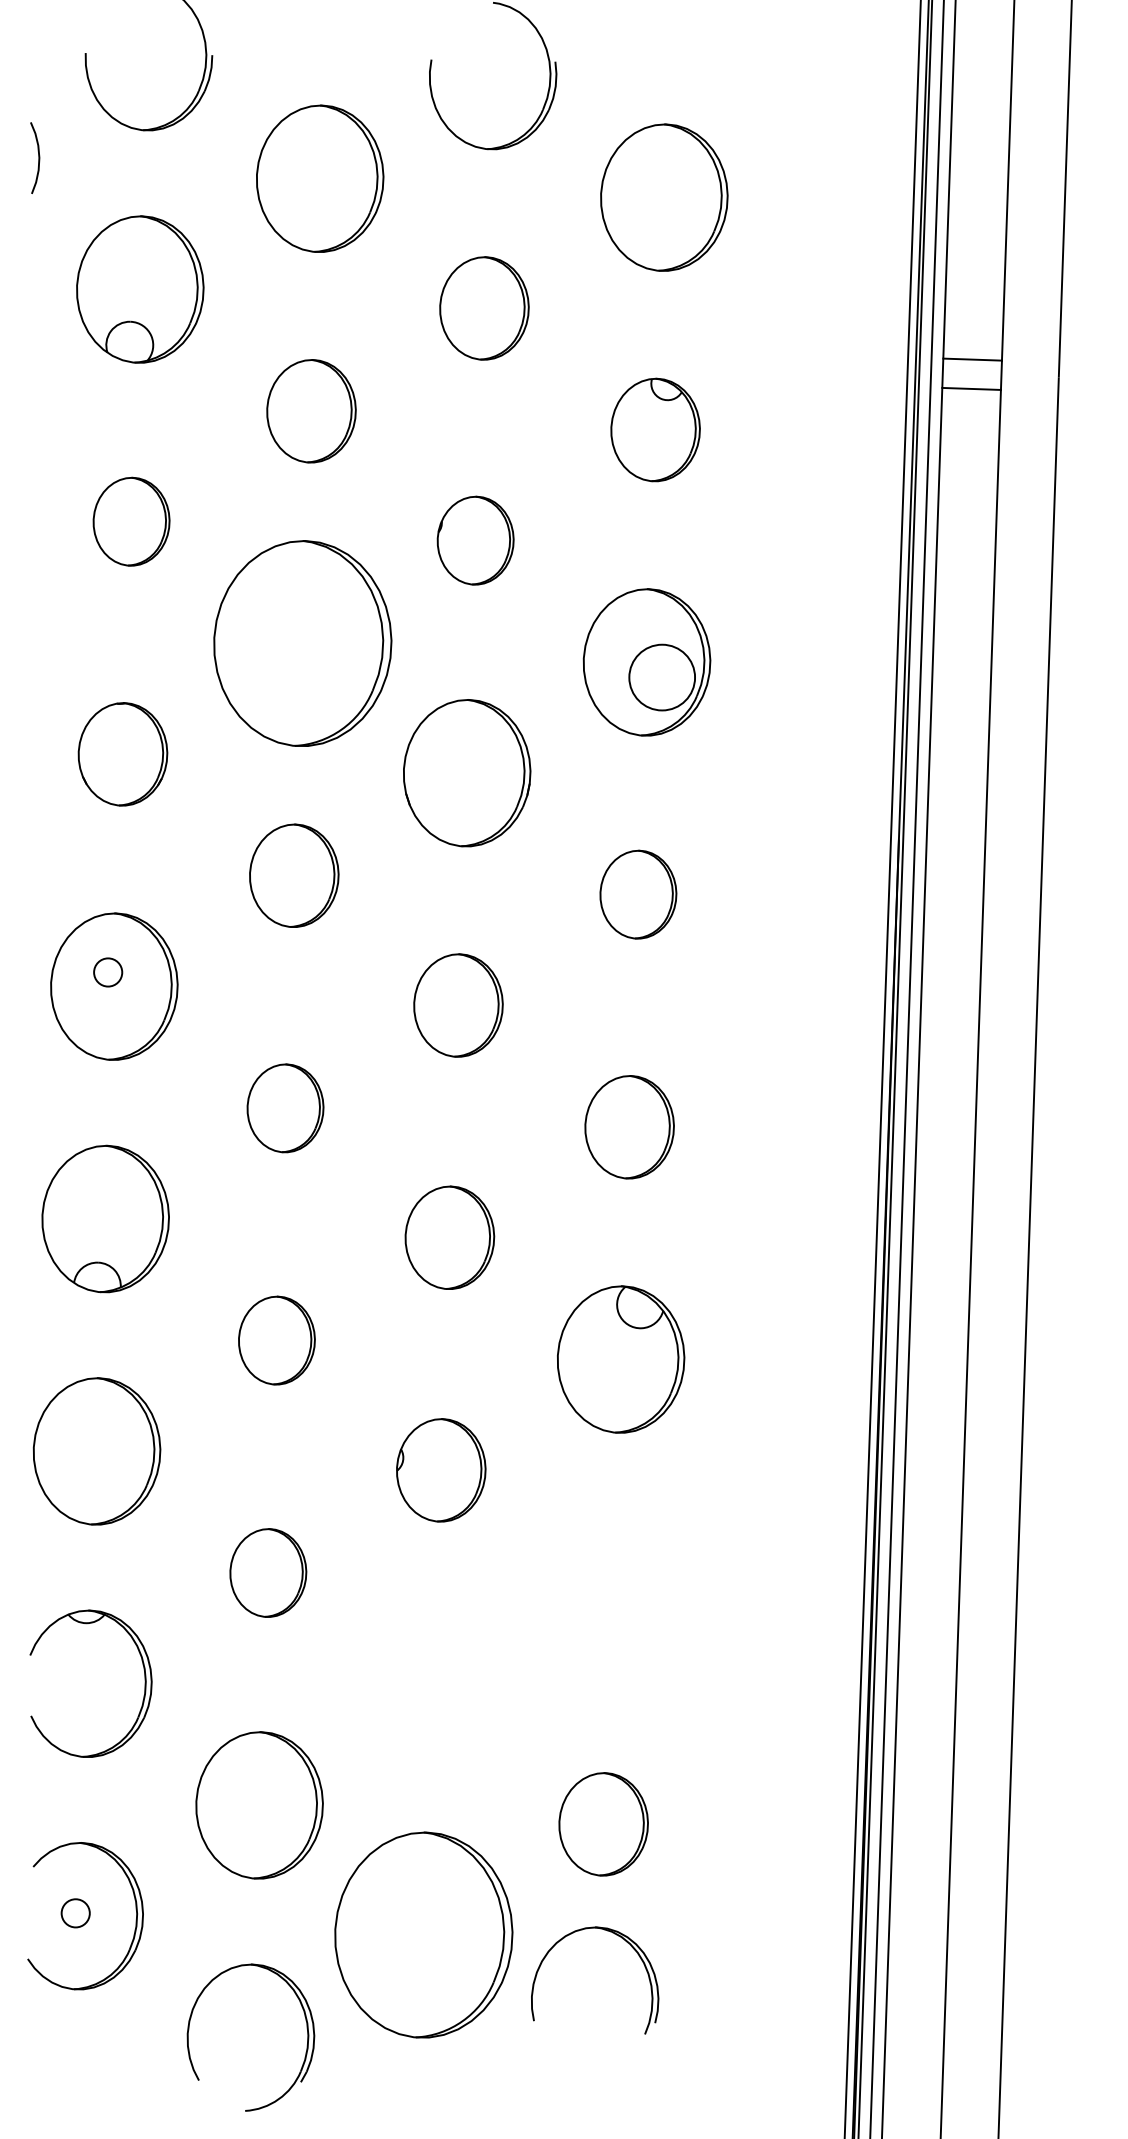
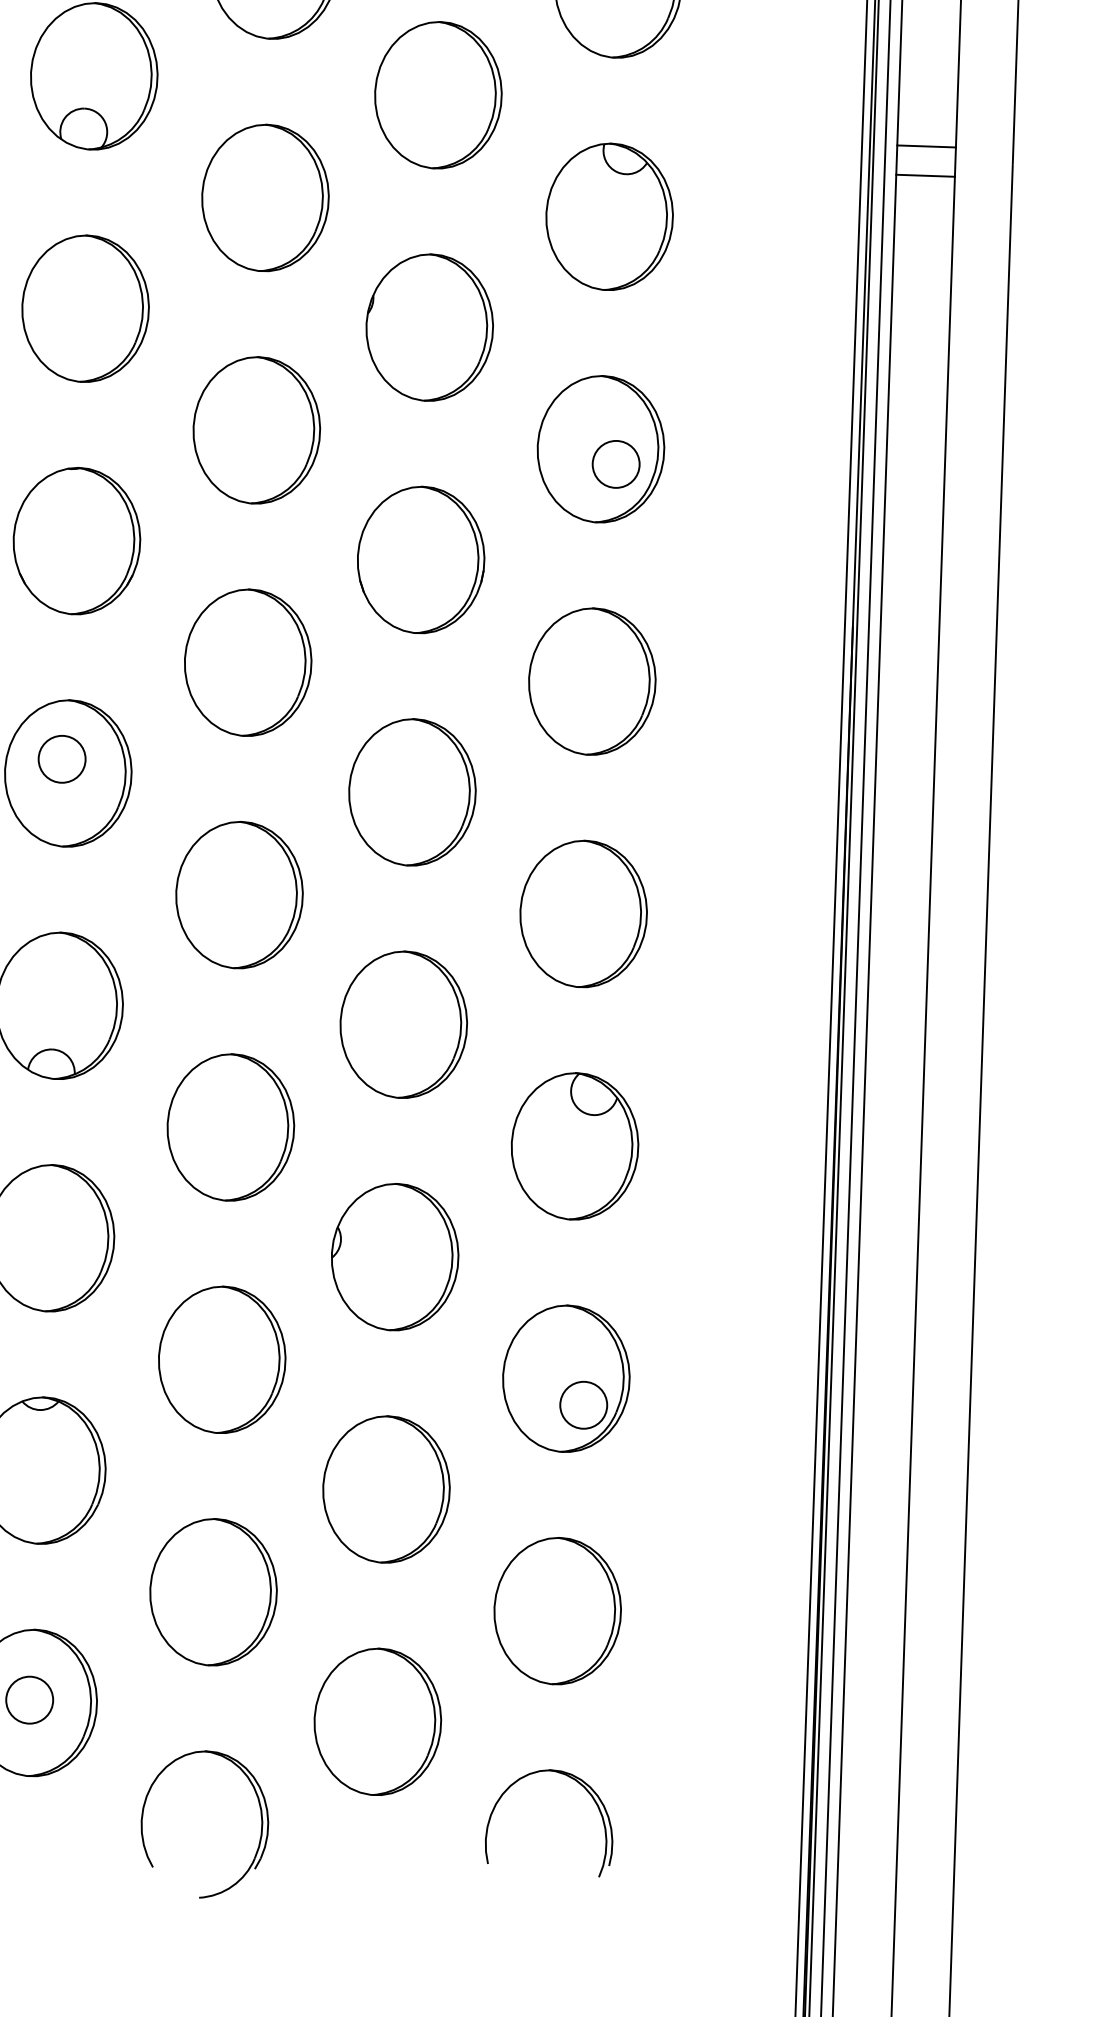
part: (484, 308) -> (438, 95), size x1.43
part: (311, 411) -> (265, 198), size x1.43
part: (655, 429) -> (609, 216), size x1.43
part: (131, 521) -> (85, 308), size x1.67
part: (475, 540) -> (429, 327), size x1.67
part: (302, 643) -> (256, 430), size x0.71
circle: (661, 677) -> (615, 464), size x0.71
part: (122, 754) -> (76, 541), size x1.43
part: (294, 875) -> (248, 662), size x1.43
part: (638, 894) -> (592, 681), size x1.67
circle: (107, 972) -> (61, 759), size x1.67
part: (458, 1005) -> (412, 792), size x1.43
part: (285, 1108) -> (239, 895), size x1.67
part: (629, 1127) -> (583, 914), size x1.43
part: (449, 1237) -> (403, 1024), size x1.43
part: (276, 1340) -> (230, 1127), size x1.67
part: (441, 1470) -> (395, 1257), size x1.43
part: (268, 1572) -> (222, 1359), size x1.67
part: (612, 1591) -> (566, 1378), added
part: (432, 1702) -> (386, 1489), added
part: (603, 1824) -> (557, 1611), size x1.43
circle: (75, 1912) -> (29, 1699), size x1.67
part: (423, 1934) -> (377, 1721), size x0.71
part: (631, 1947) -> (585, 1790), moved

